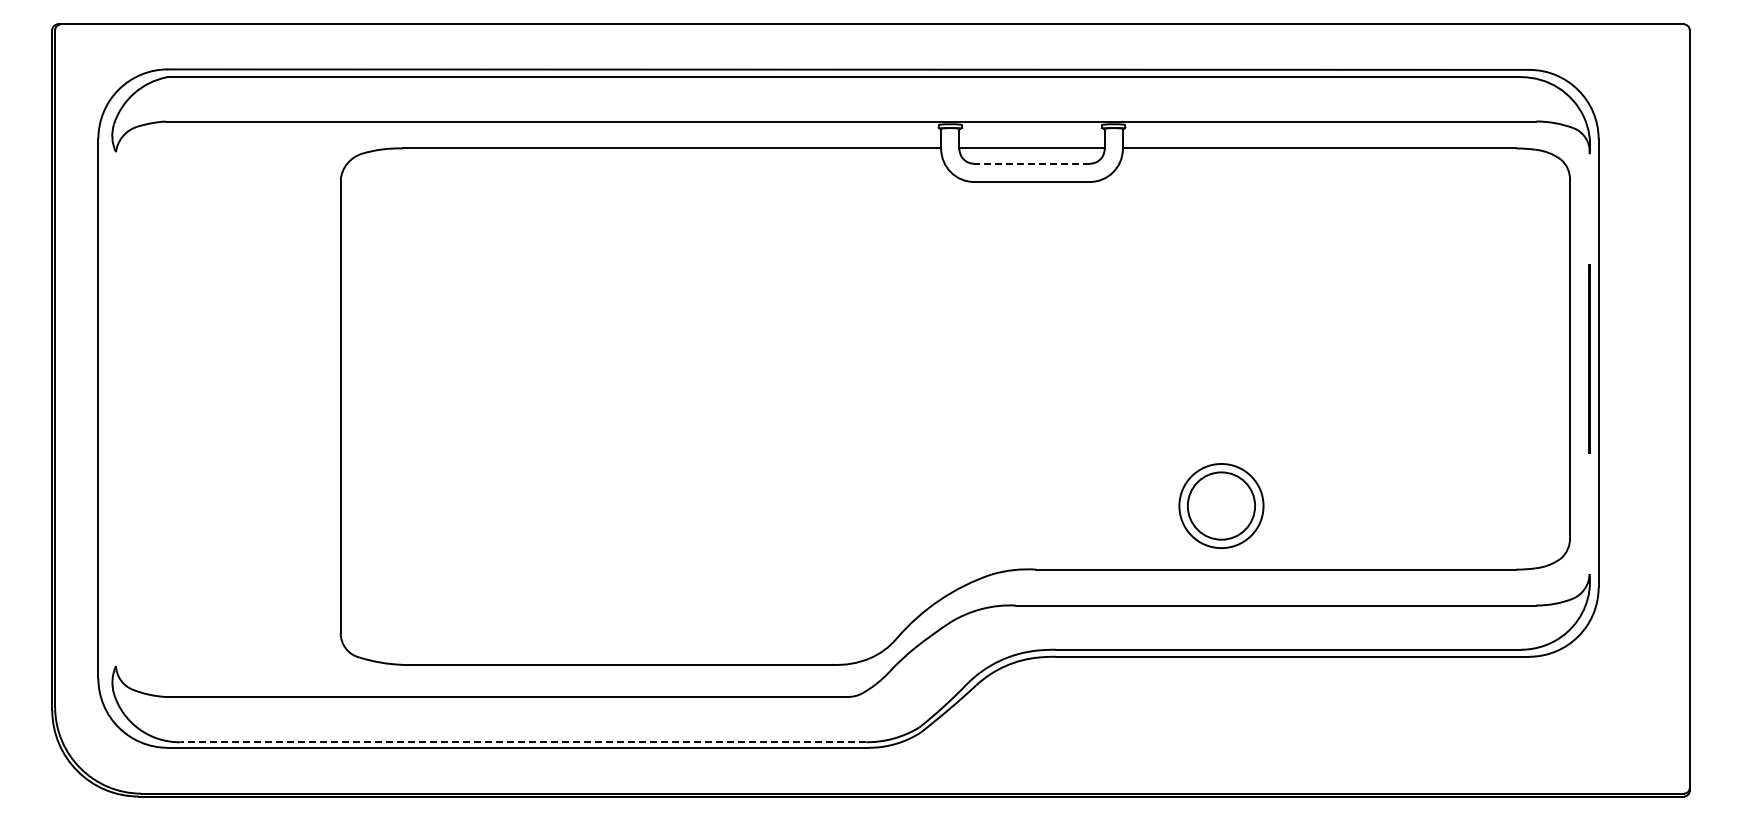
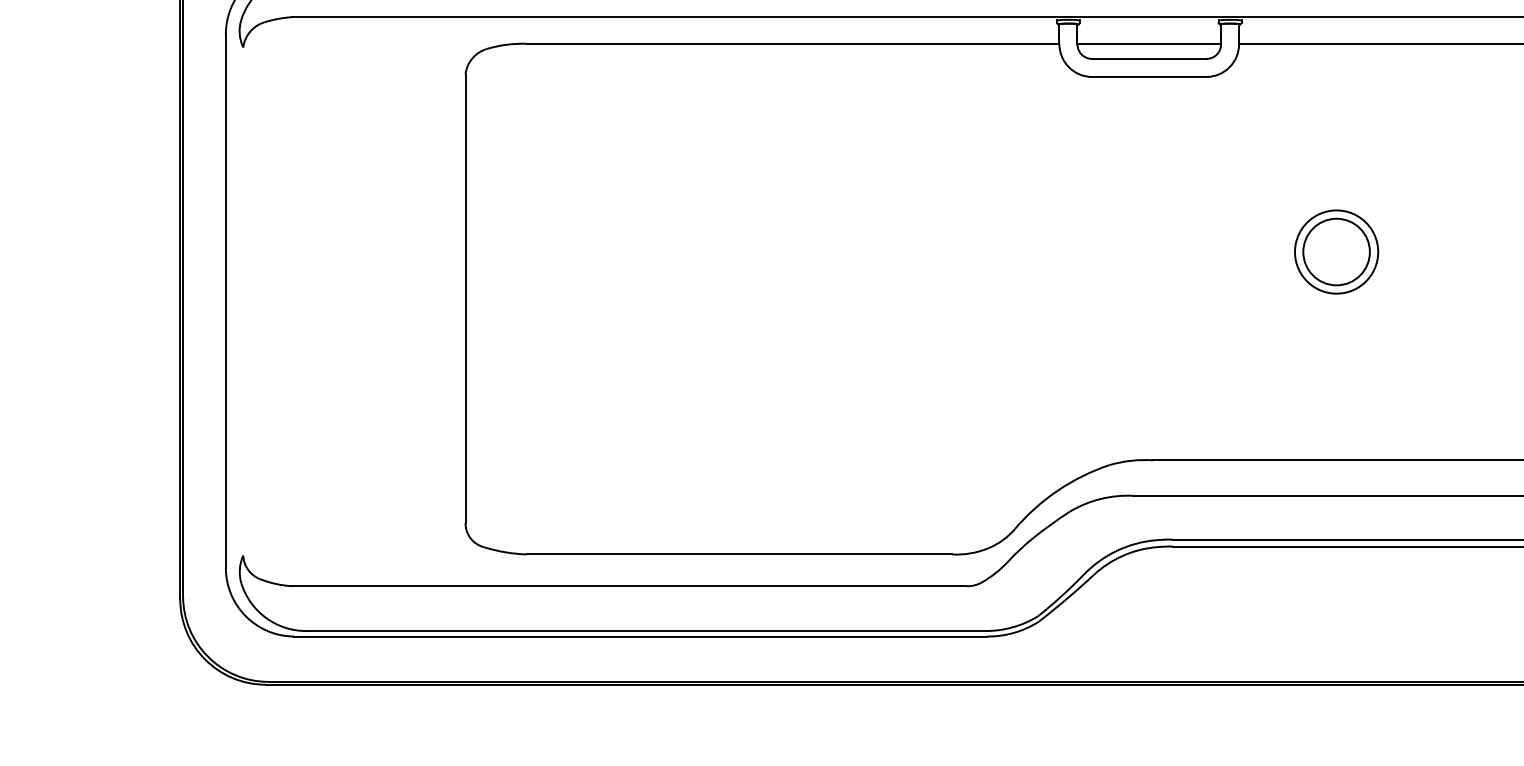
line: (1032, 163) -> (1149, 58), dashed -> solid
part: (1221, 505) -> (1336, 251), moved
line: (523, 742) -> (646, 631), dashed -> solid

